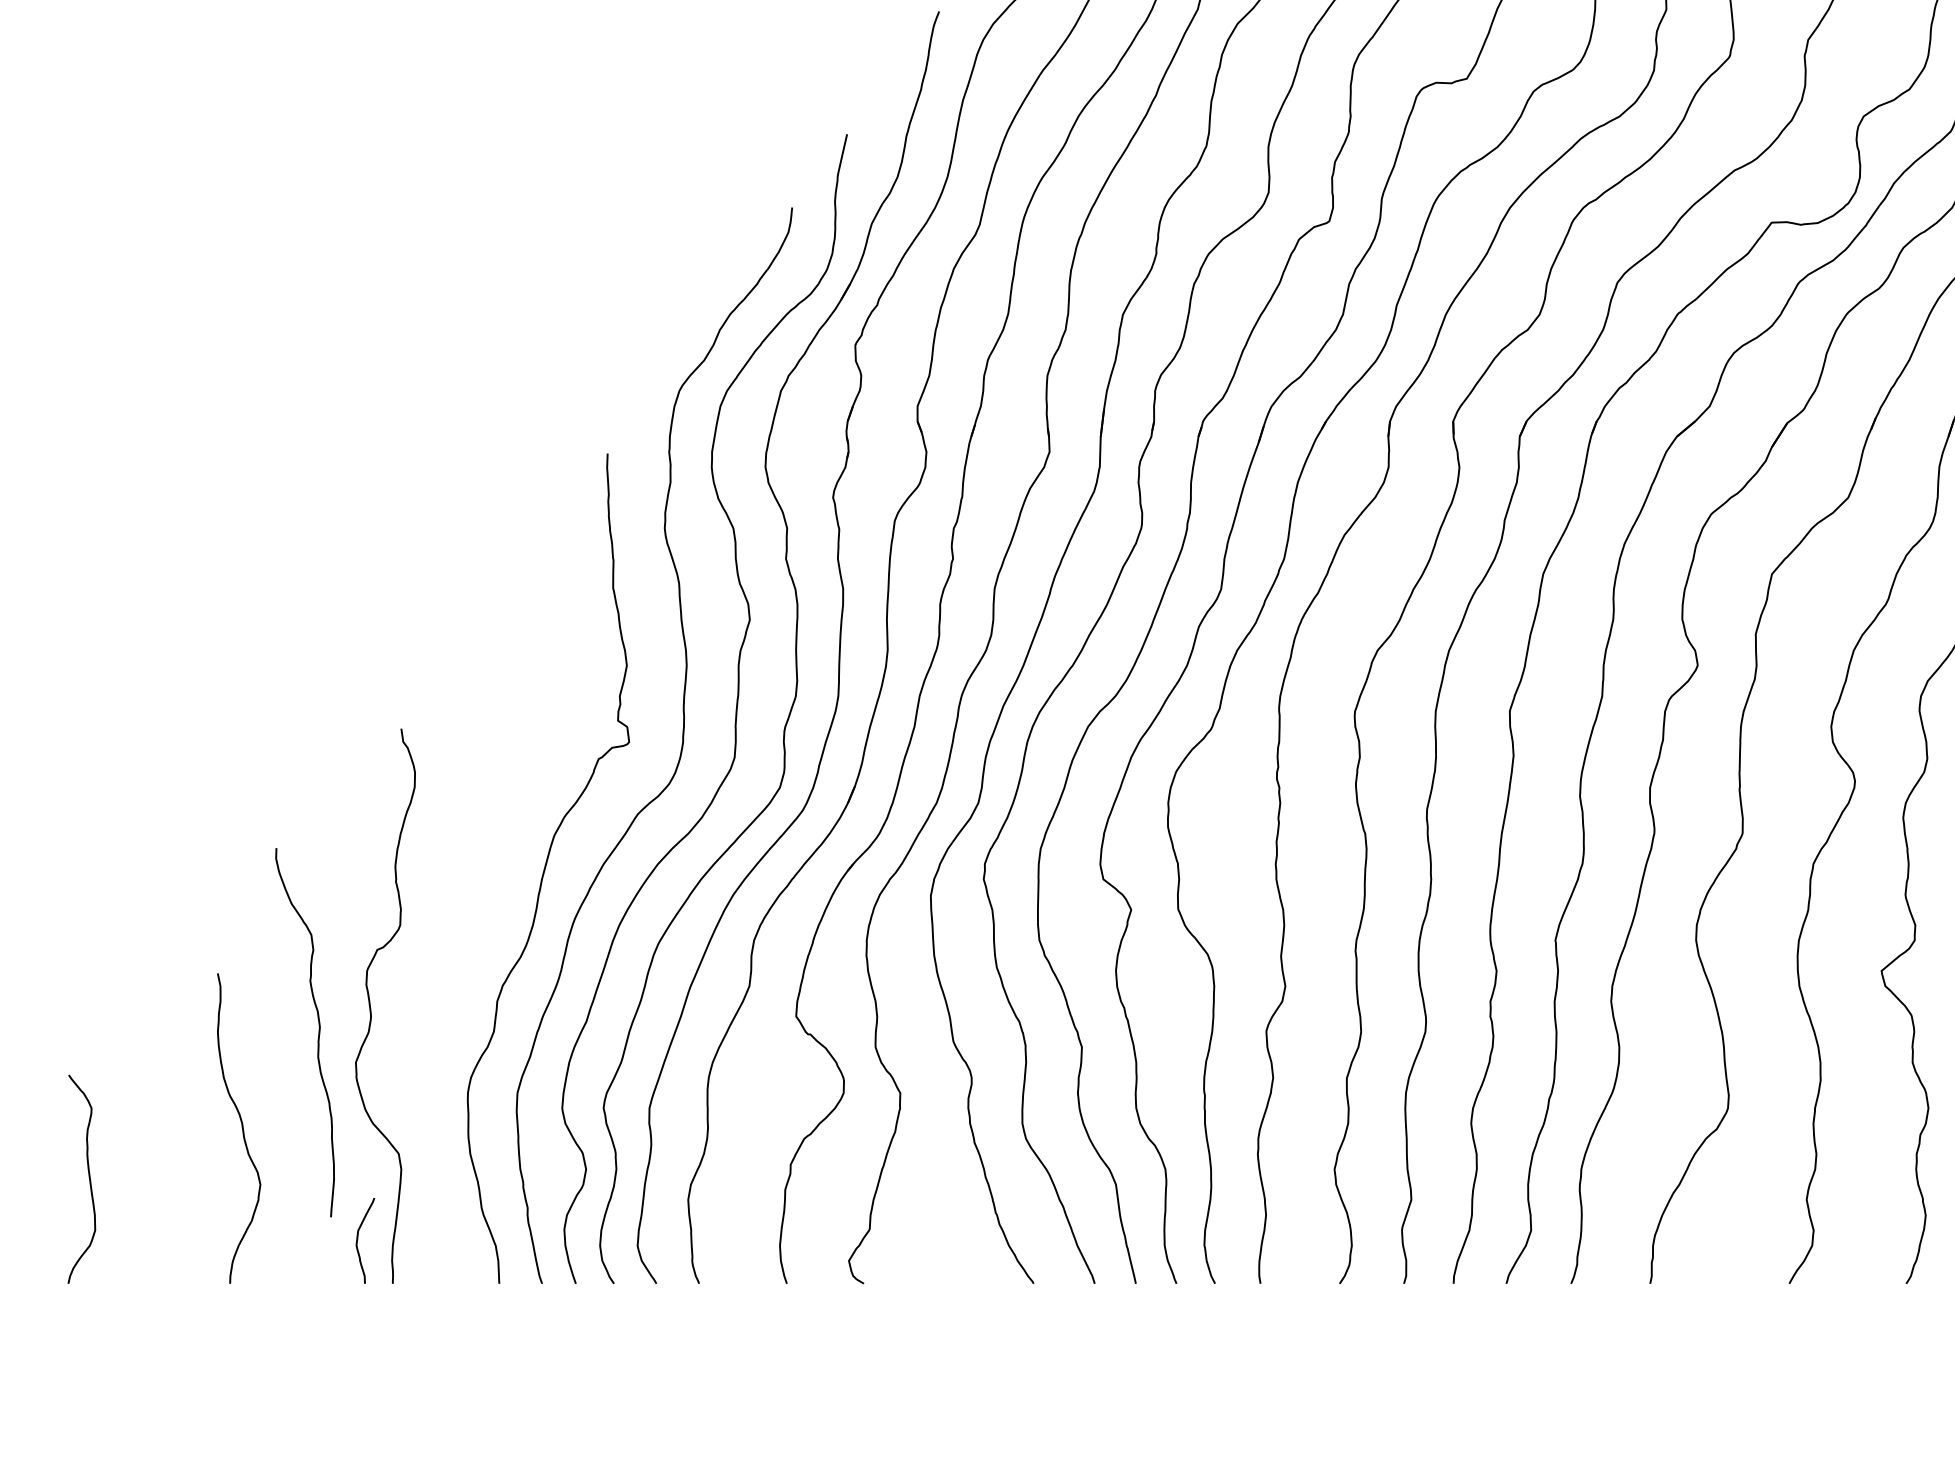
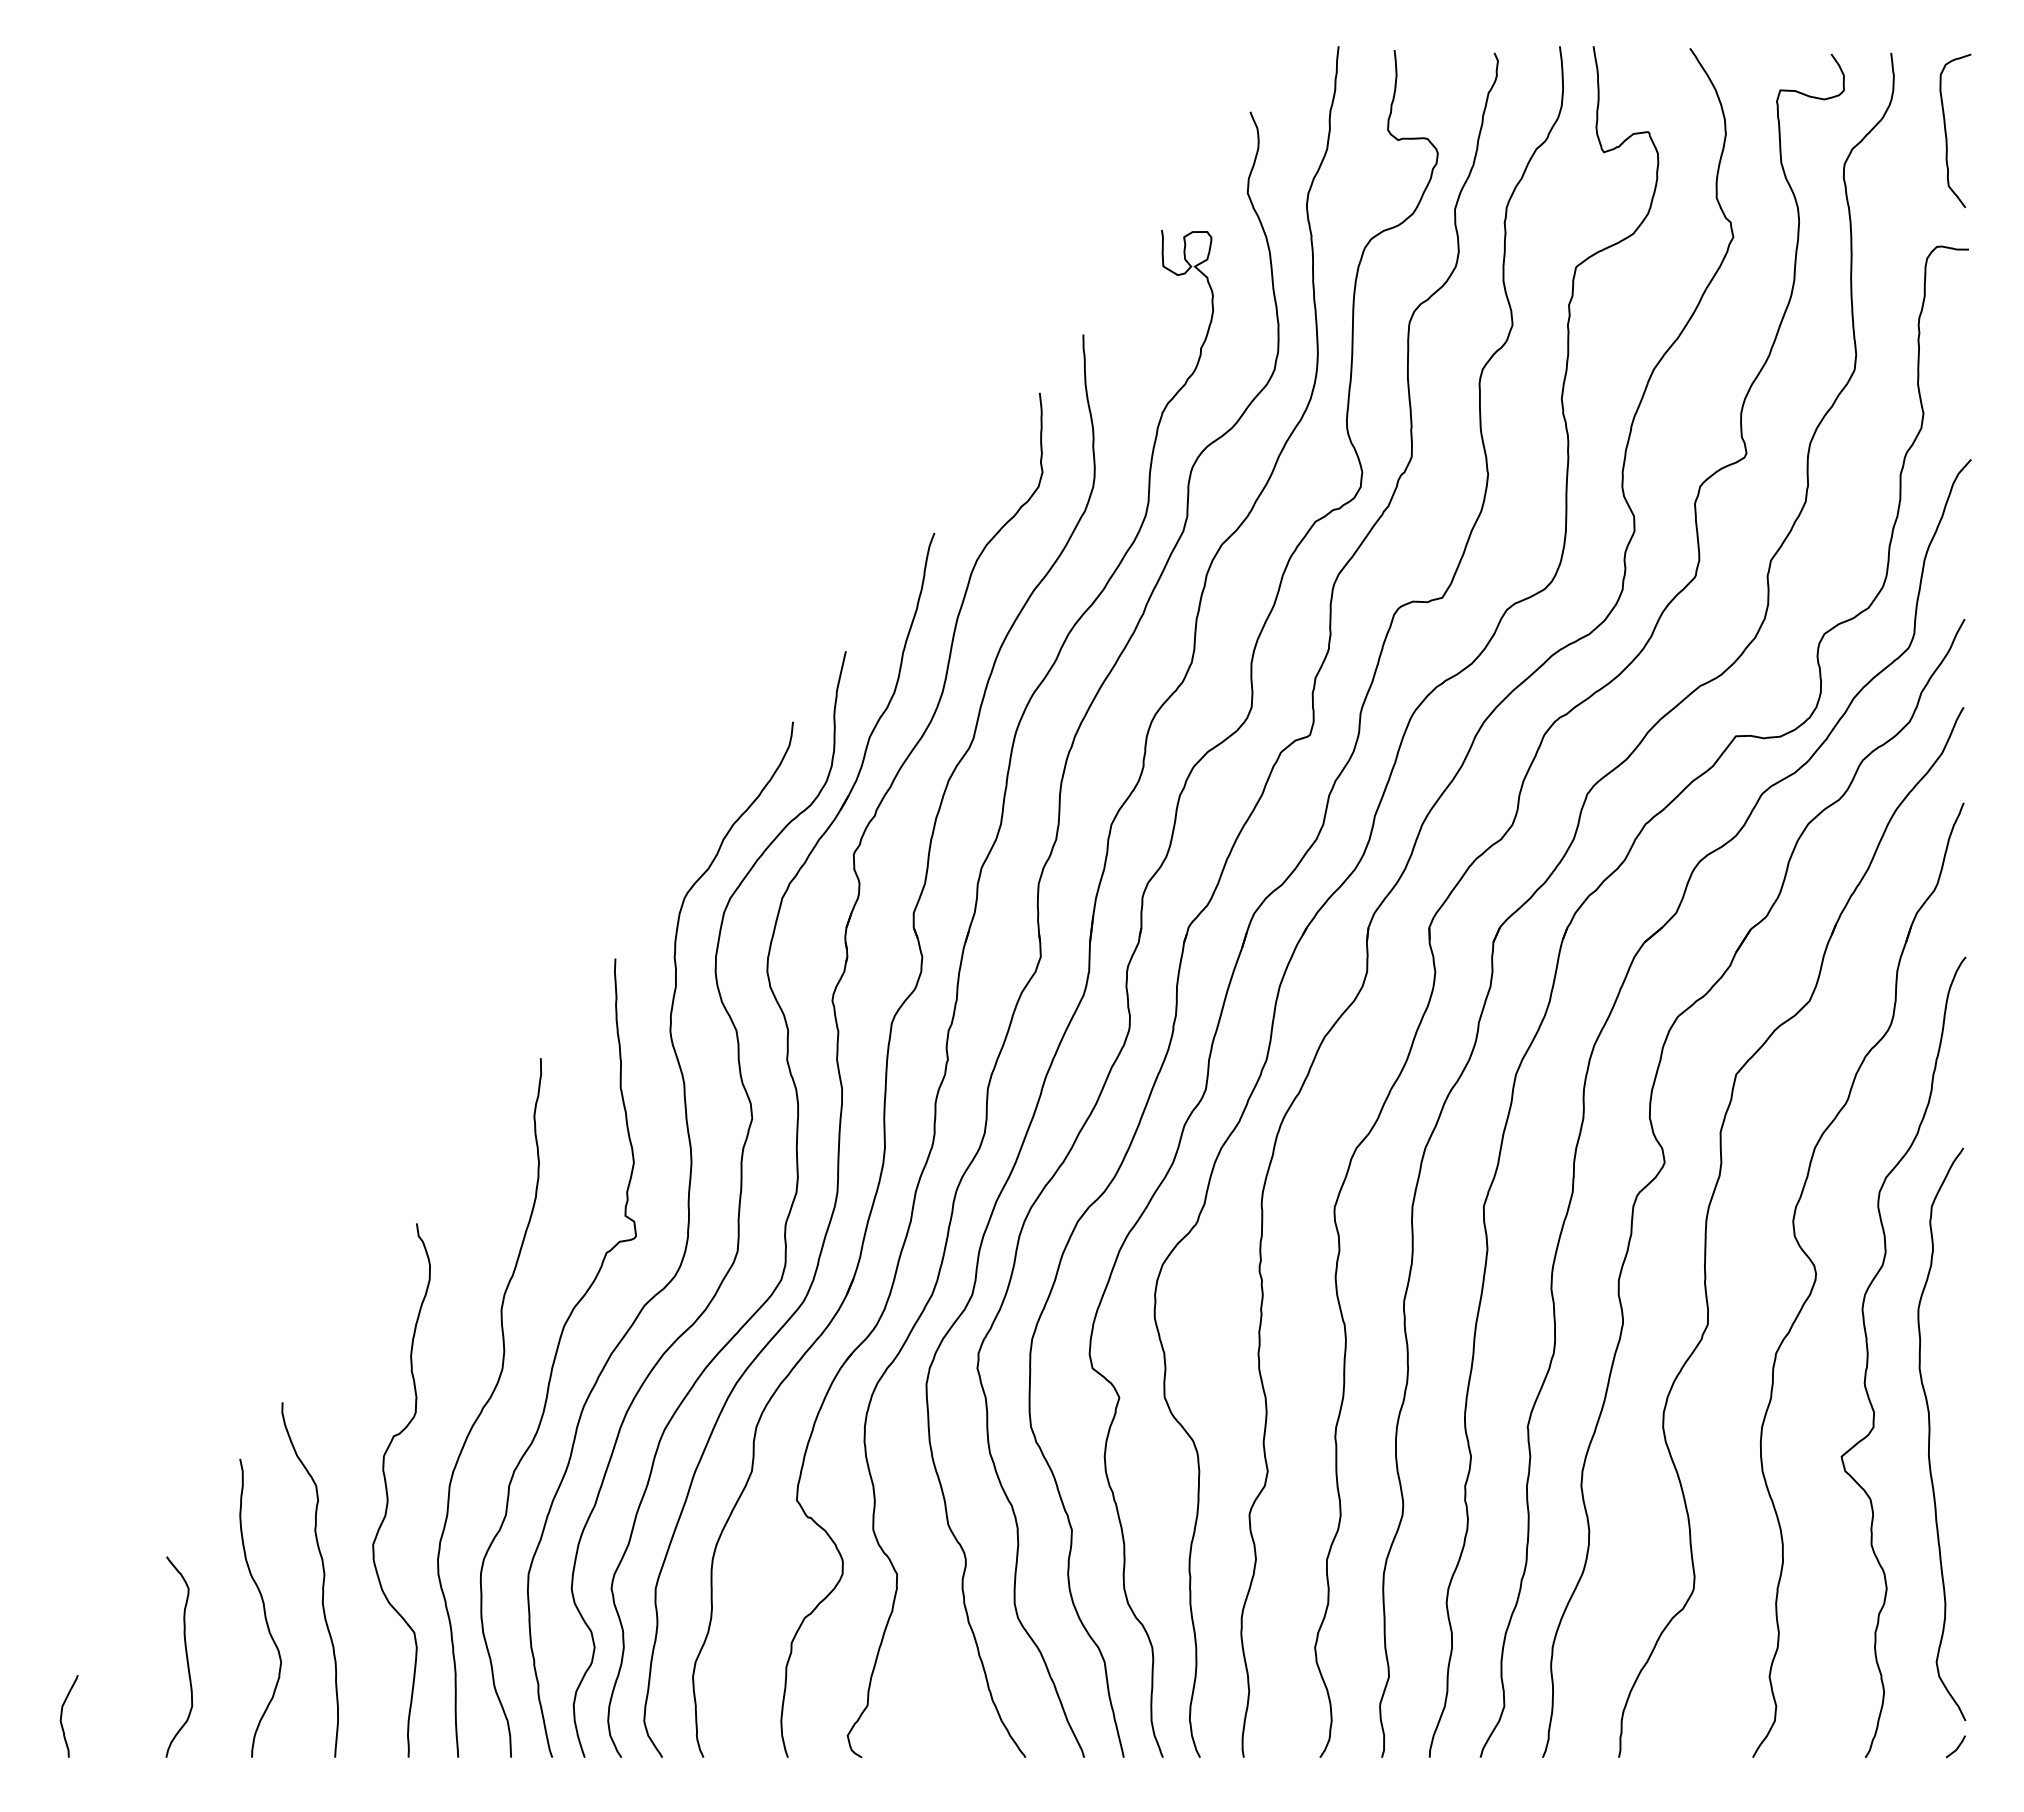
curve: (473, 917) -> (486, 1405), added
curve: (317, 1034) -> (322, 1581), moved
curve: (88, 1176) -> (185, 1654), moved
curve: (358, 1240) -> (62, 1716), moved

